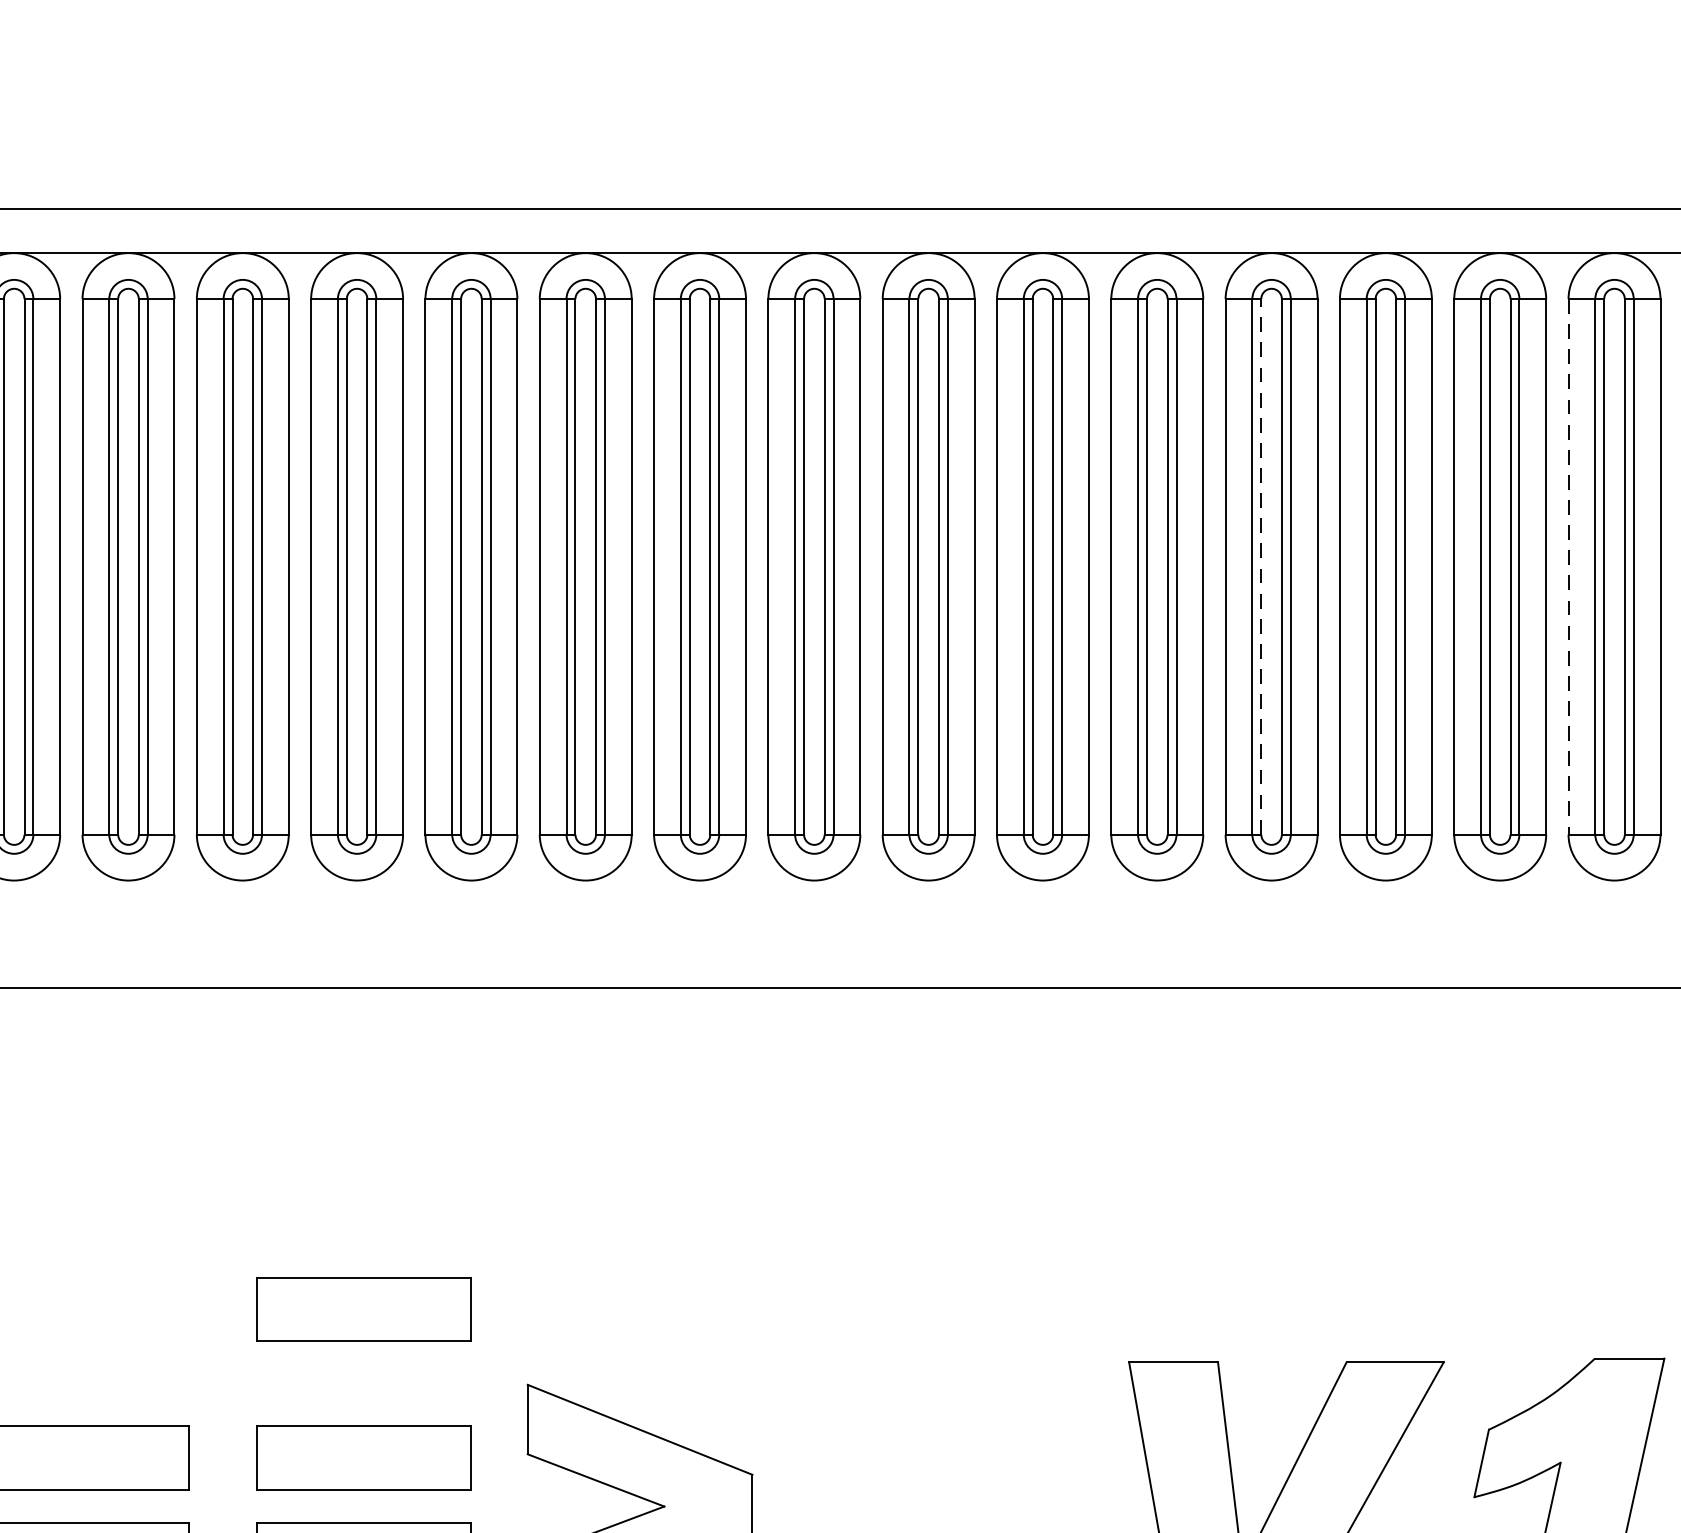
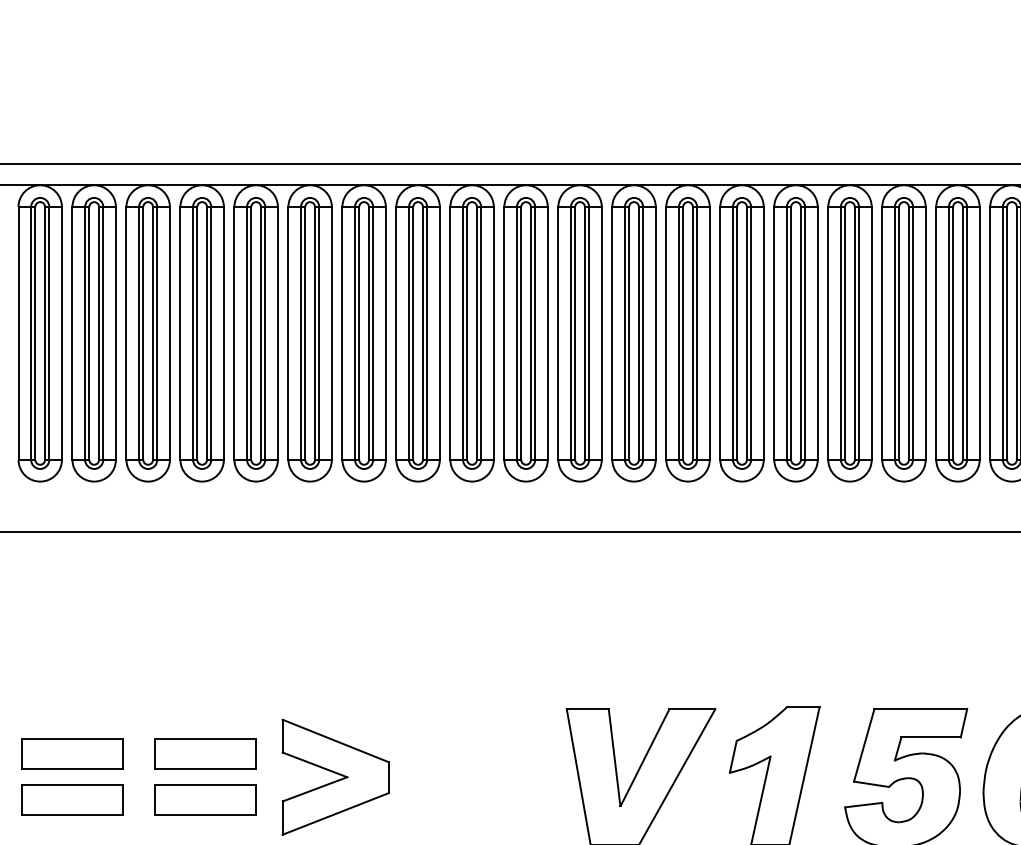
line: (1261, 564) -> (629, 332), dashed -> solid
line: (1568, 566) -> (774, 333), dashed -> solid
part: (364, 1308) -> (205, 683), removed

